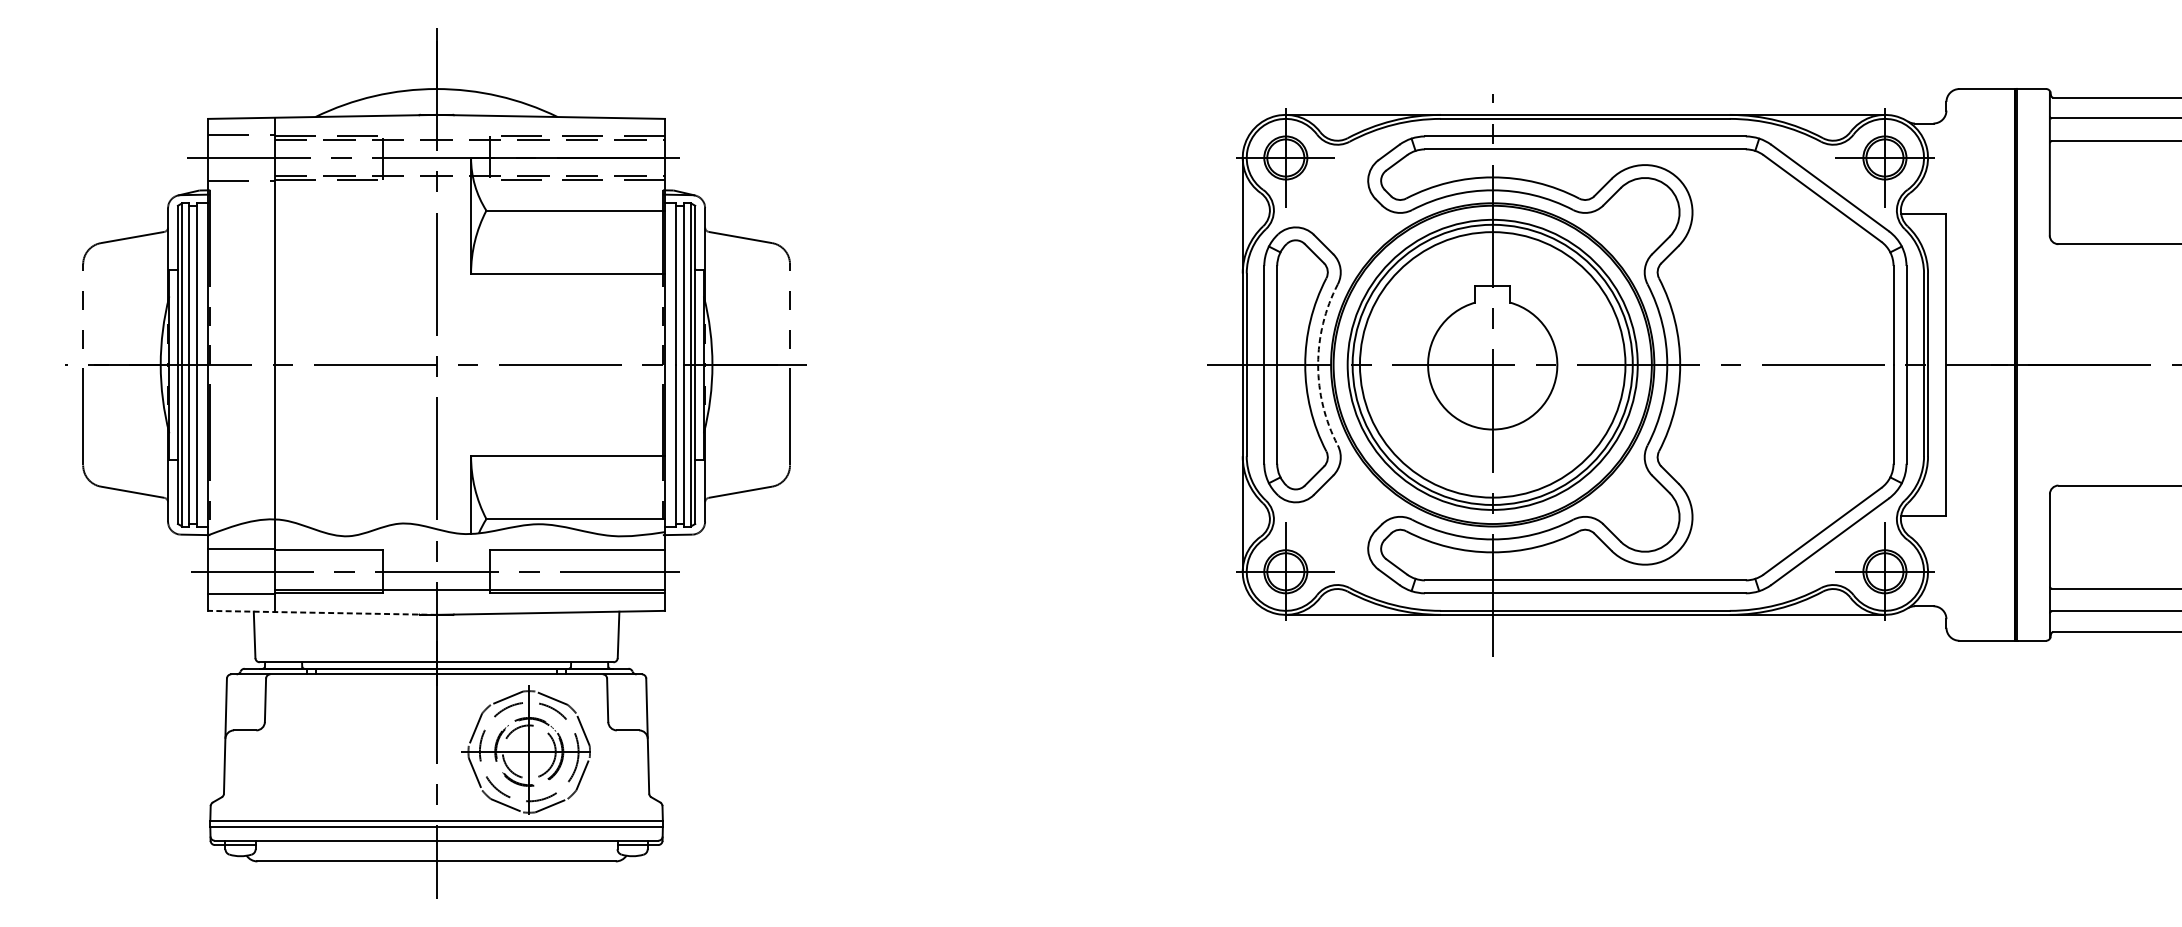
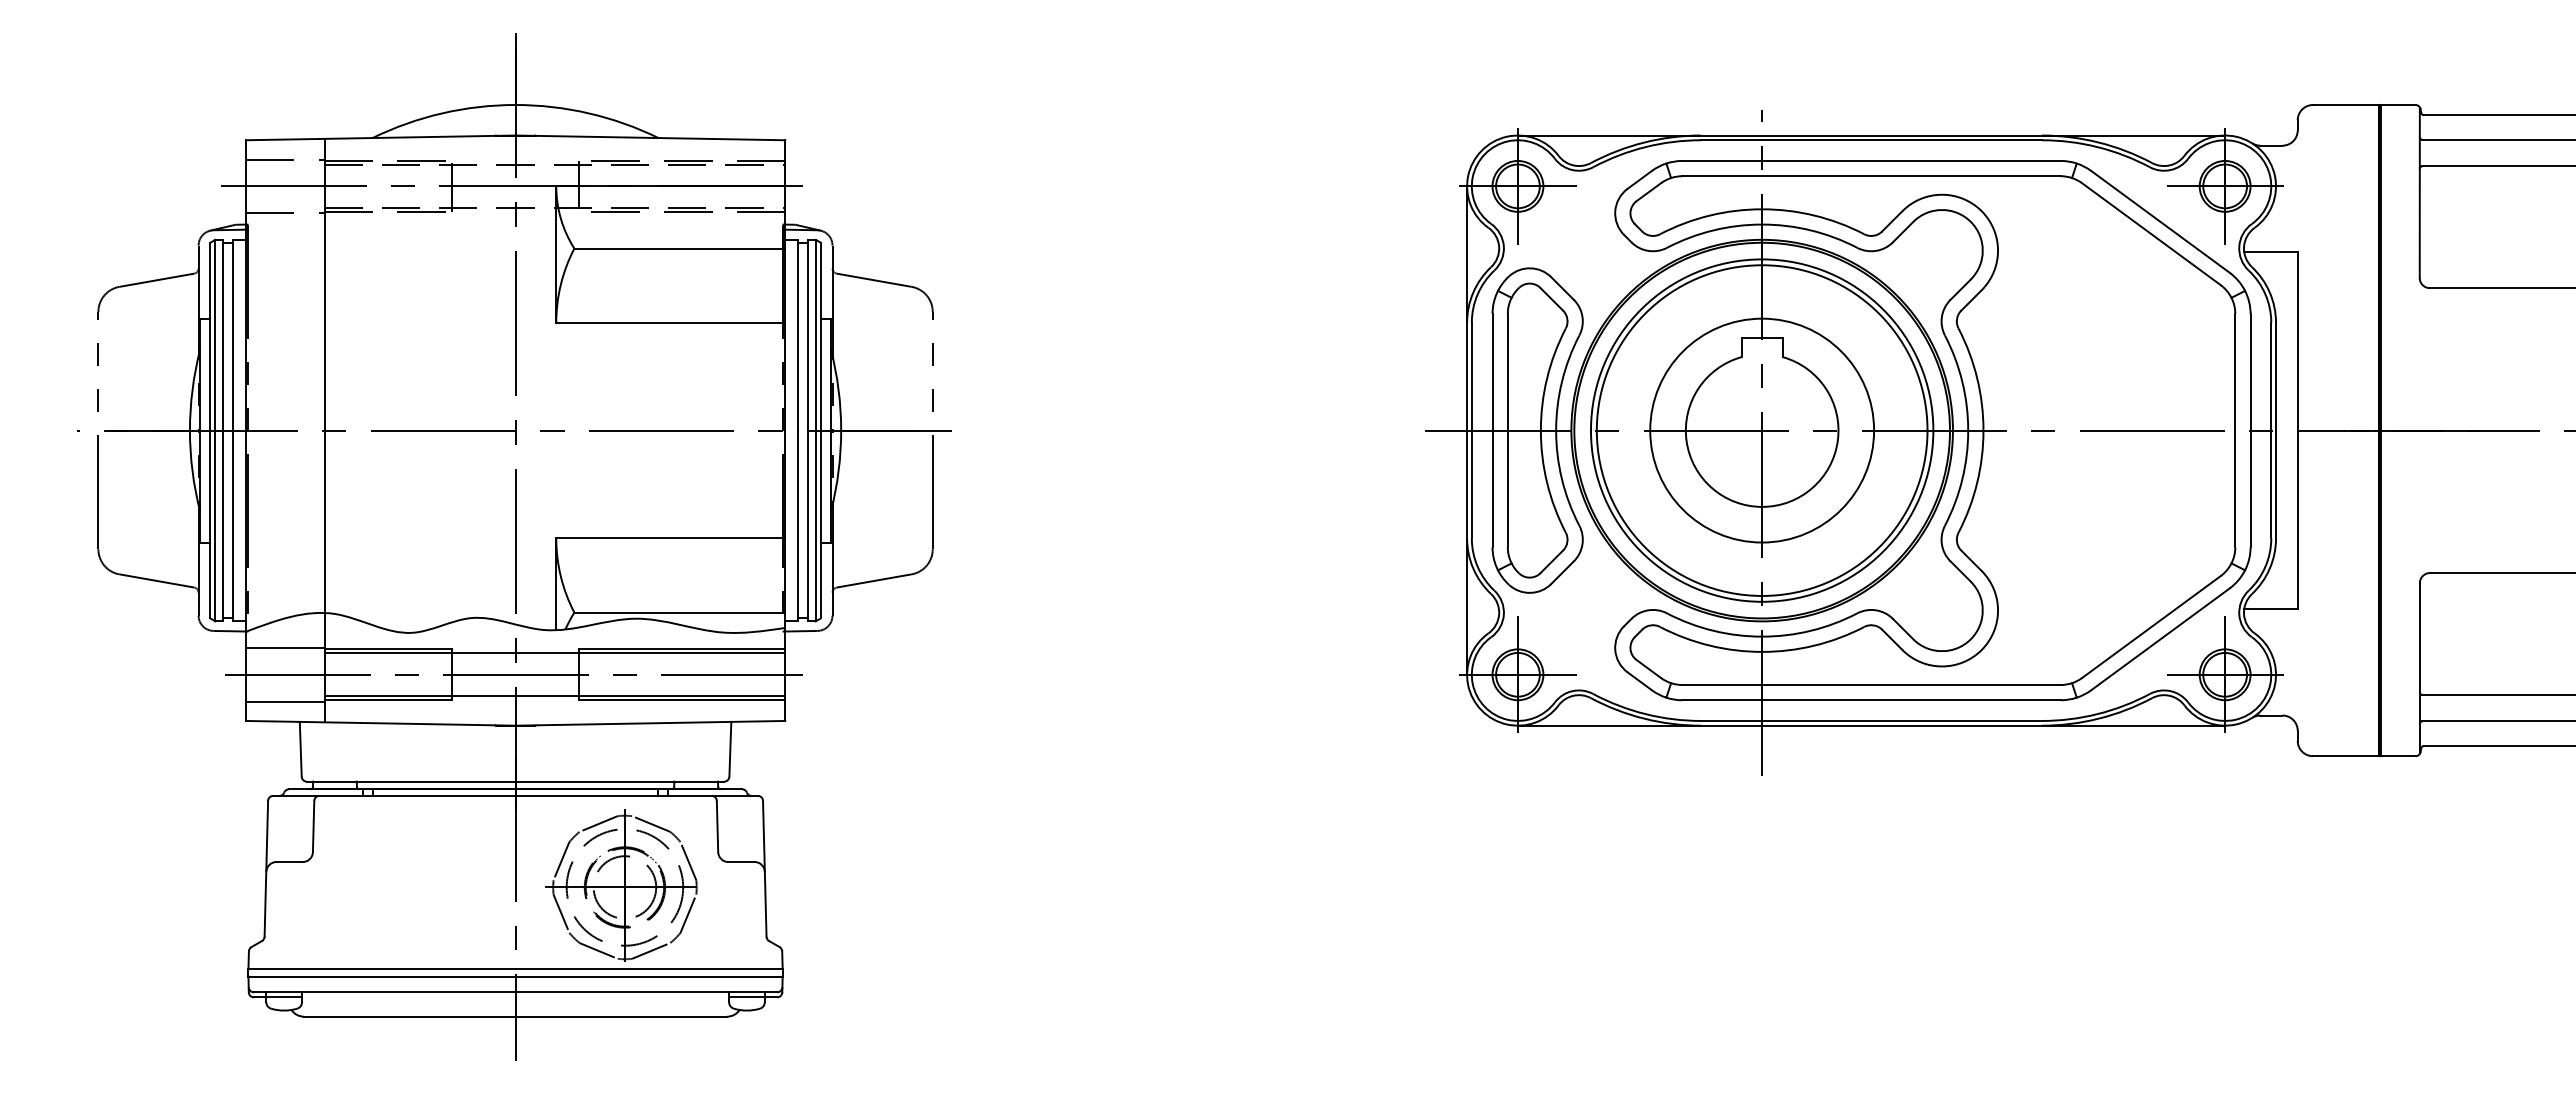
arc: (1318, 364) -> (1556, 430), dashed -> solid
circle: (1492, 364) -> (1762, 430), size x0.71
line: (469, 553) -> (554, 653), added
line: (322, 613) -> (380, 723), dashed -> solid

